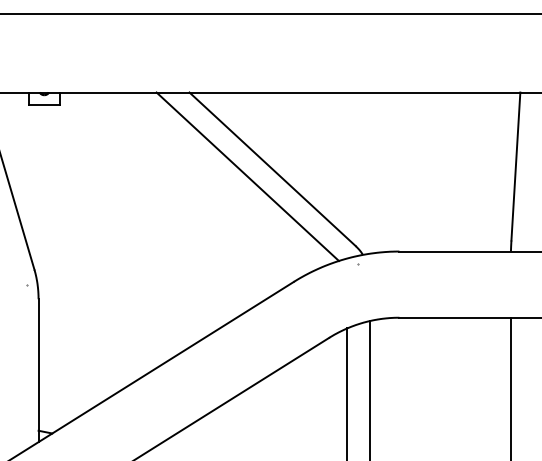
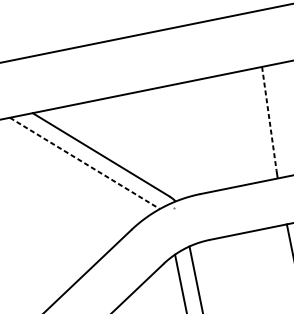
line: (515, 167) -> (269, 119), solid -> dashed
line: (248, 177) -> (85, 163), solid -> dashed

